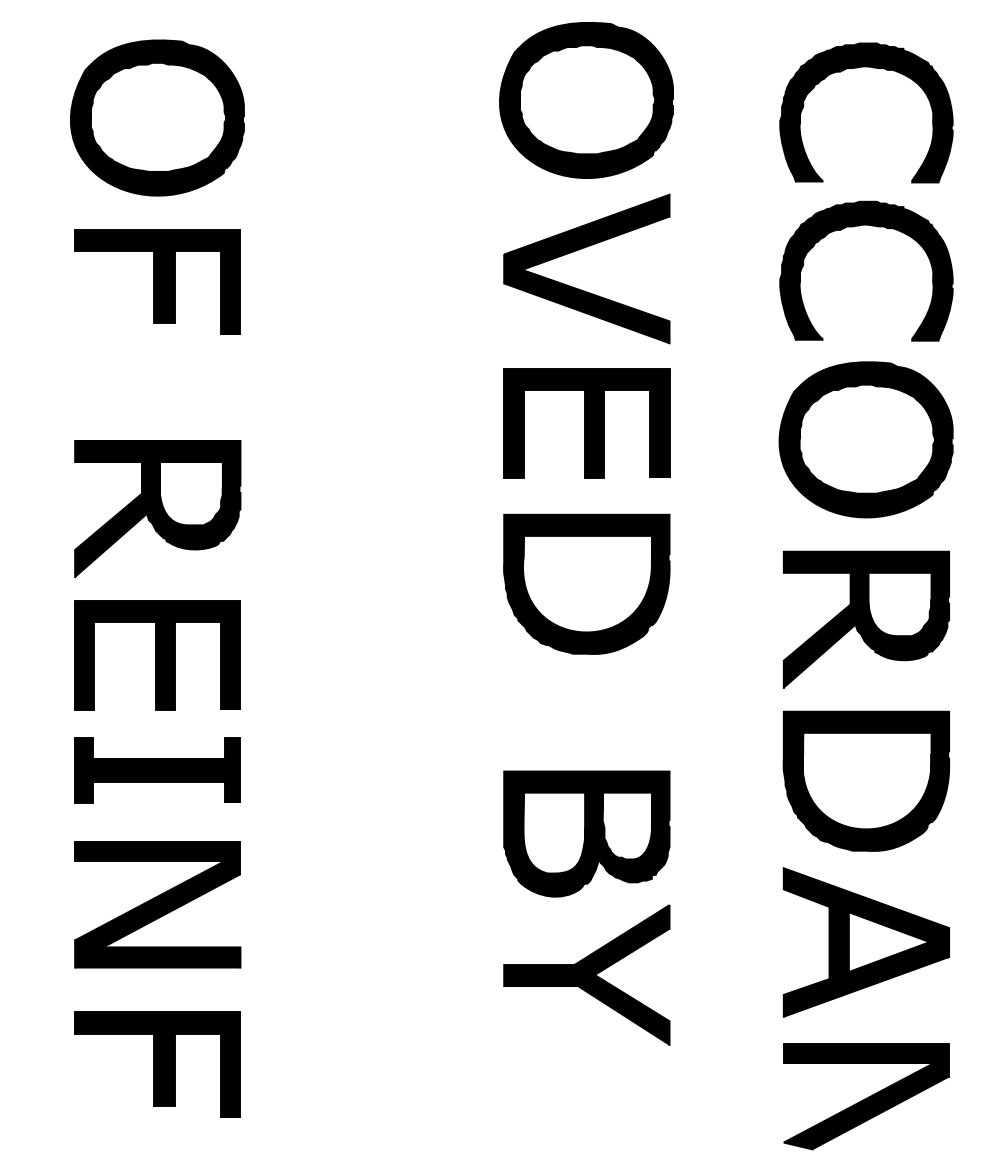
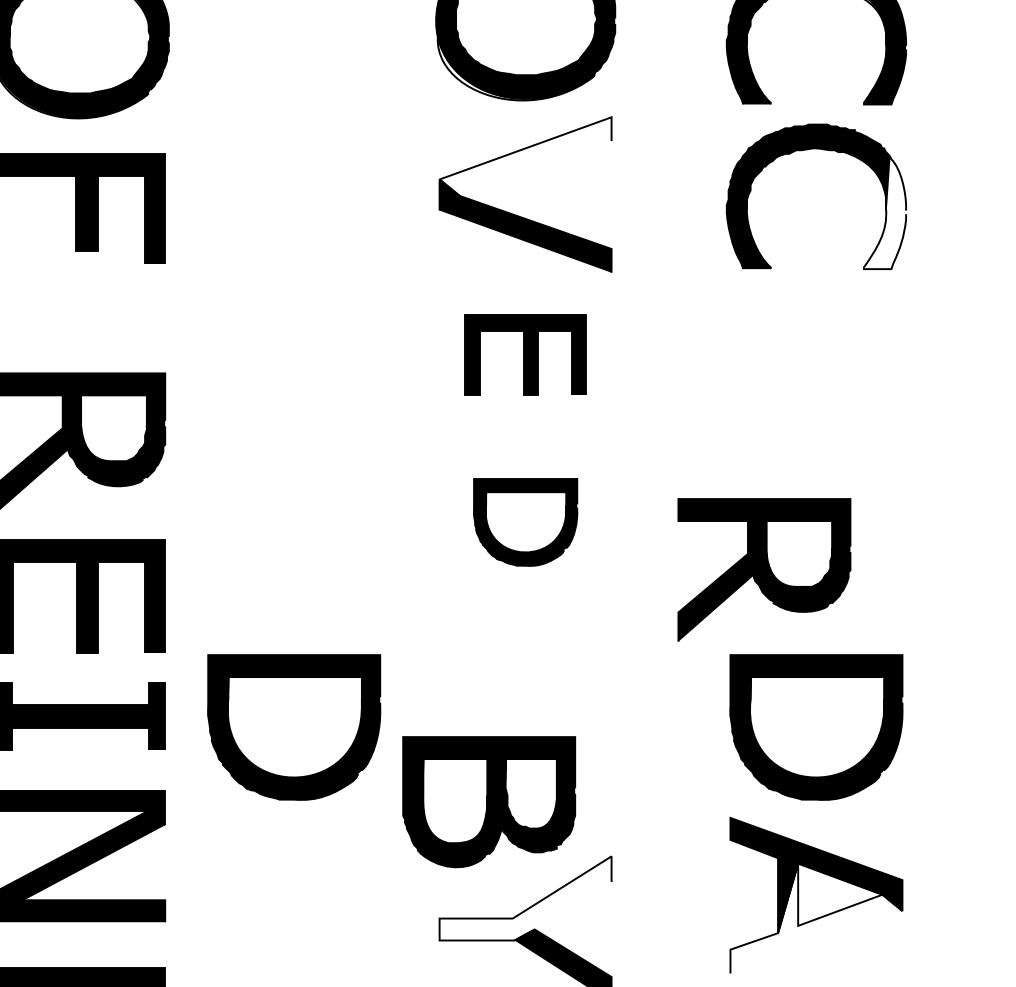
fill: (586, 232) -> (525, 156), removed
fill: (932, 285) -> (885, 211), removed
part: (586, 423) -> (525, 355), size x0.7
part: (865, 439) -> (815, 371), removed
part: (586, 583) -> (525, 521), size x0.6
part: (865, 619) -> (763, 569), moved
part: (364, 780) -> (294, 726), added
part: (586, 833) -> (488, 801), moved
fill: (586, 945) -> (525, 898), removed
fill: (866, 964) -> (816, 918), removed

